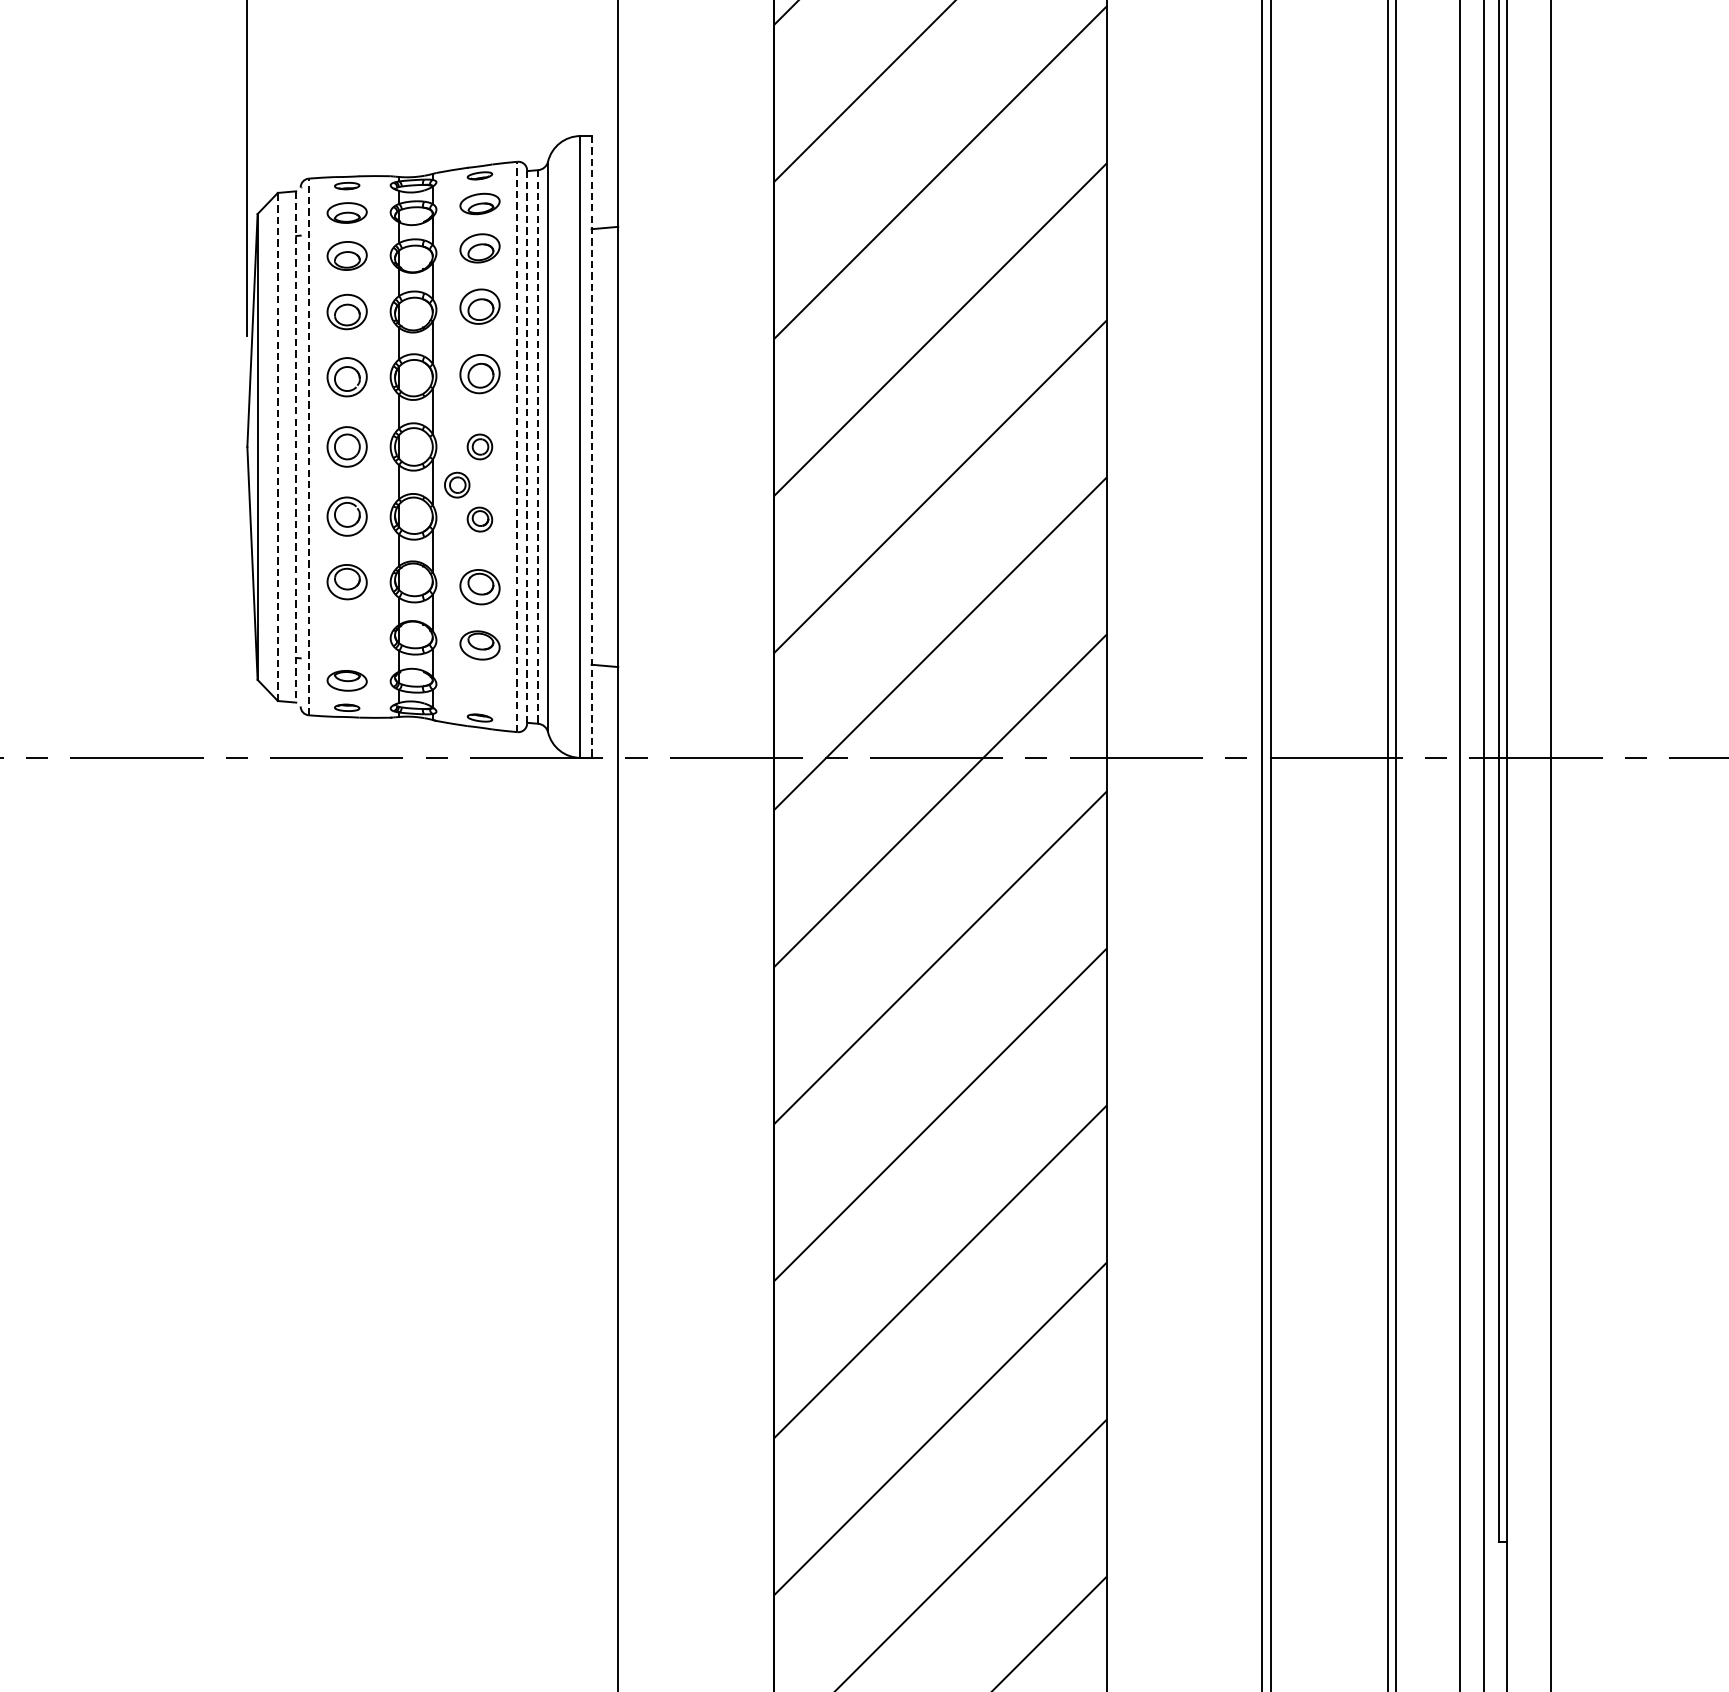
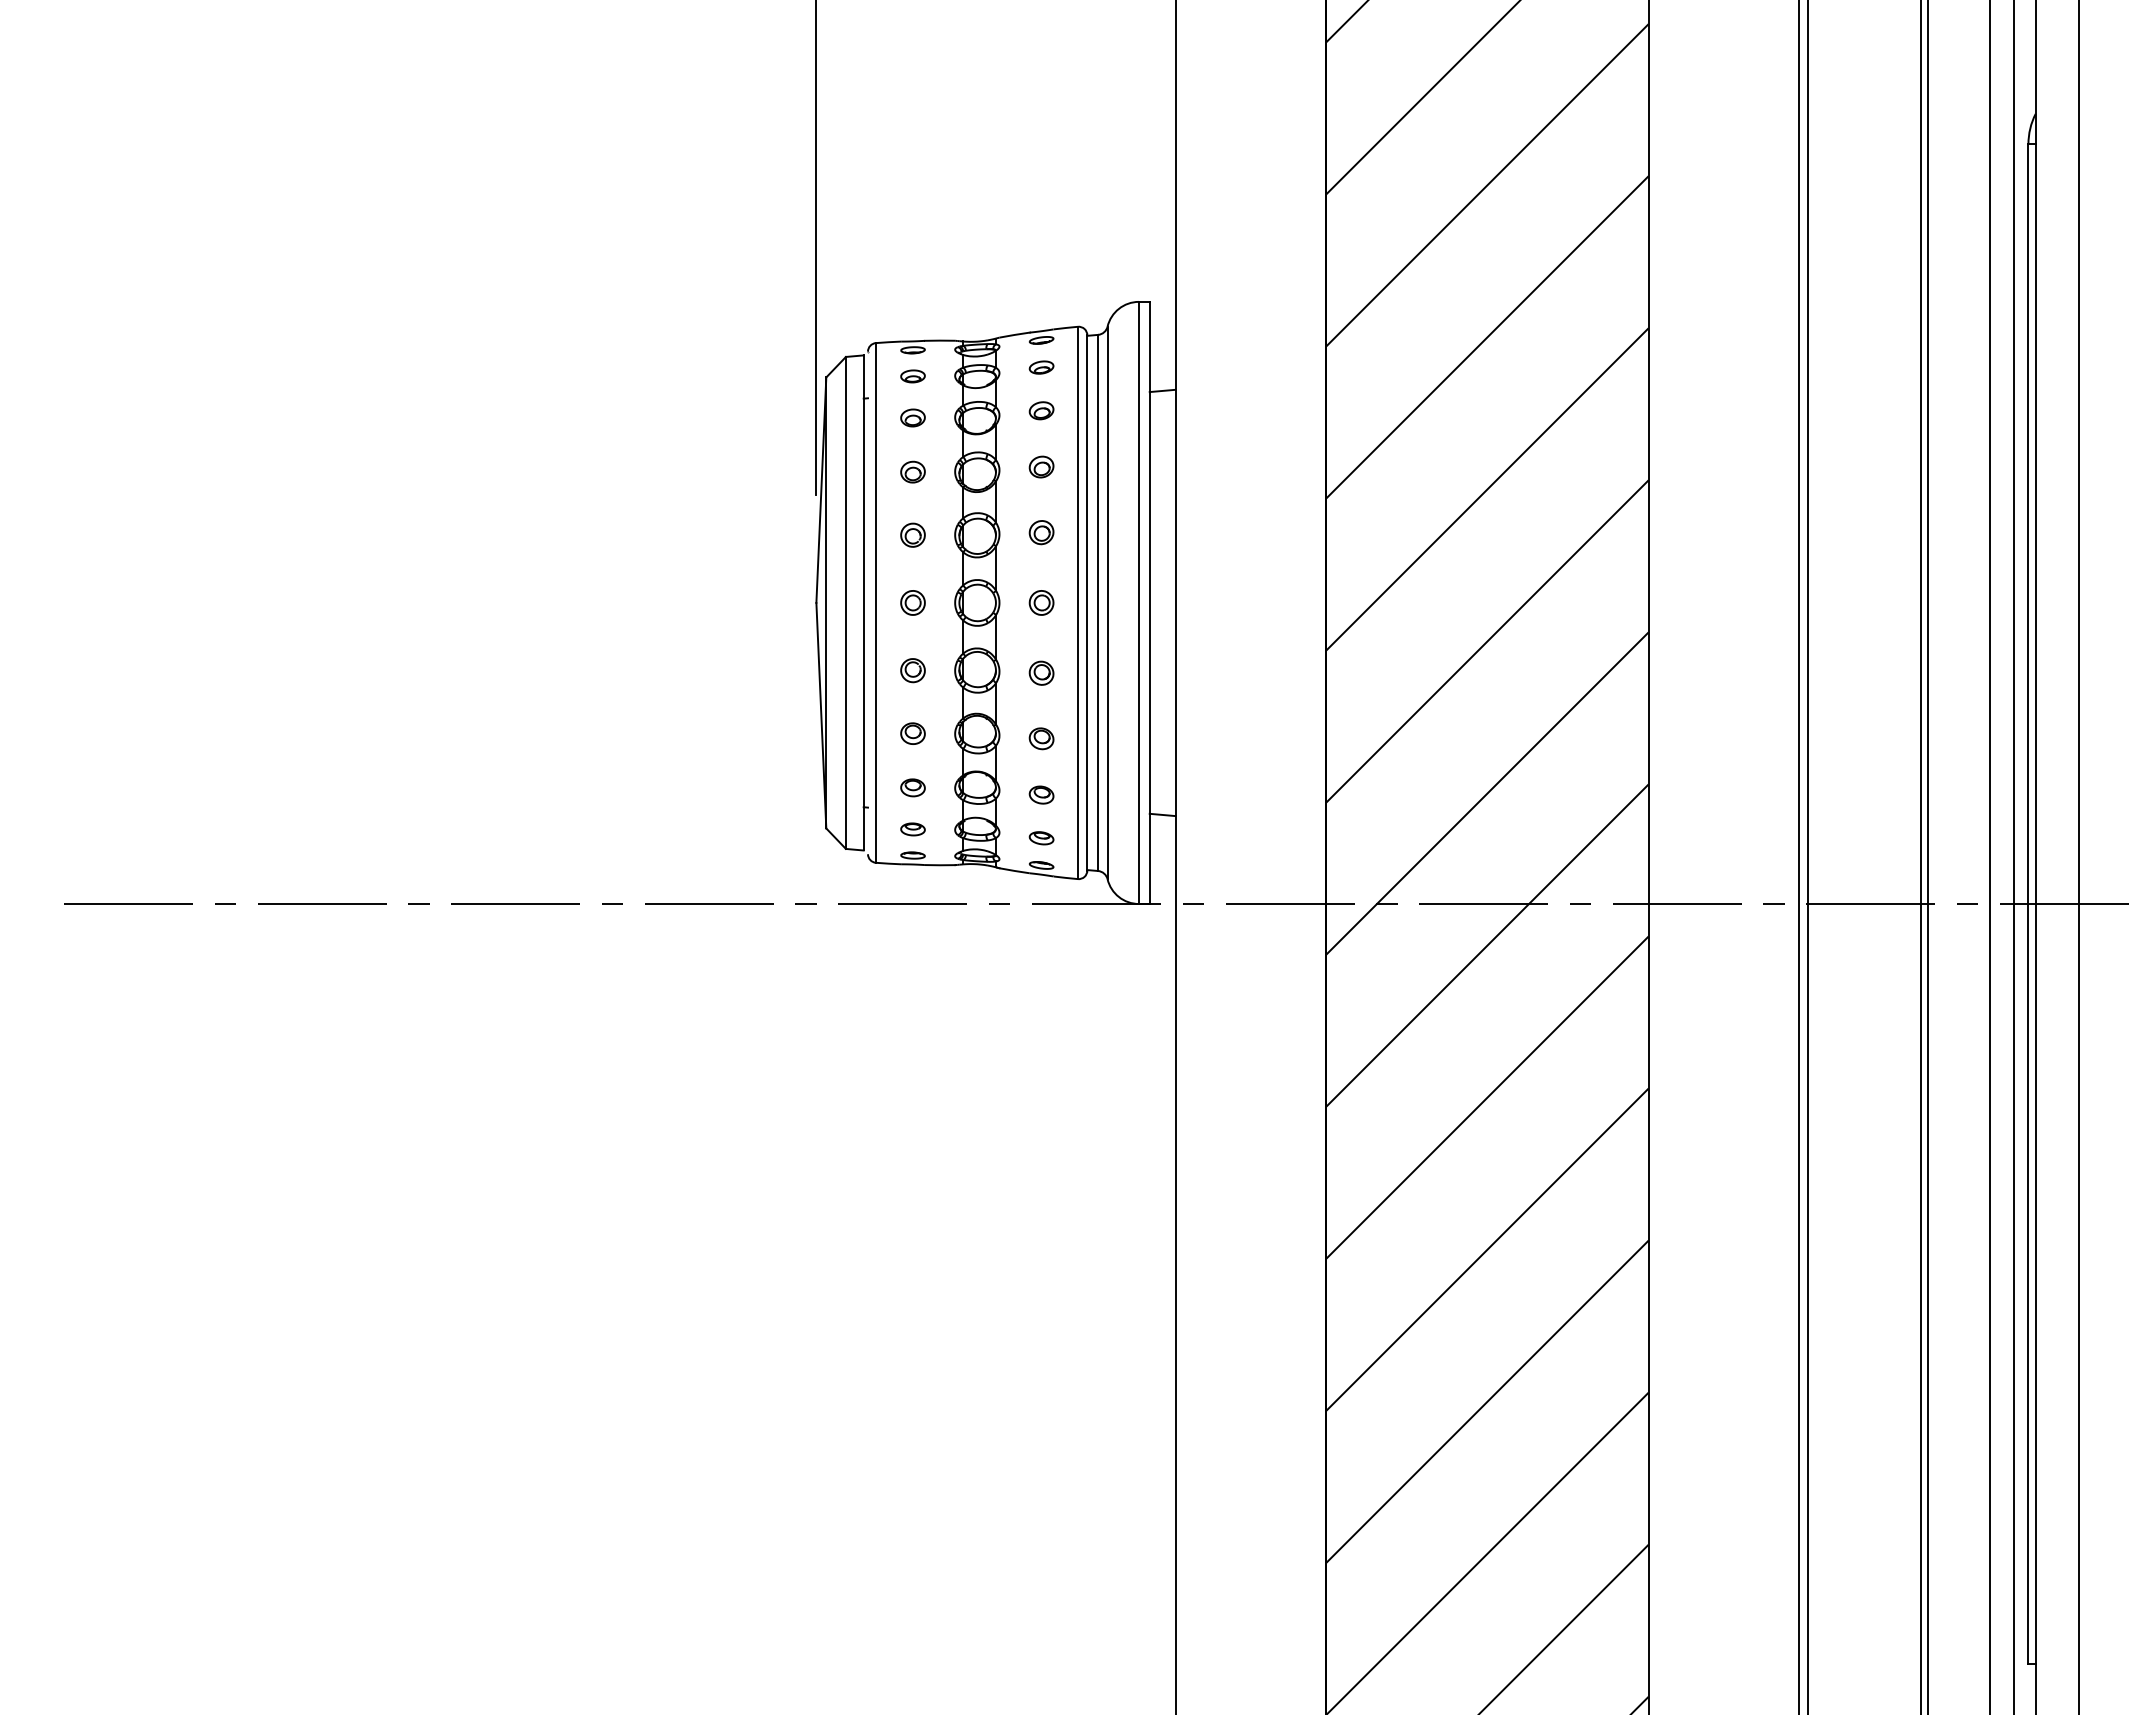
part: (479, 203) -> (1041, 367), size x0.62
part: (346, 213) -> (912, 376), size x0.62
part: (479, 248) -> (1041, 410), size x0.62
part: (346, 255) -> (912, 417), size x0.62
part: (479, 306) -> (1041, 466), size x0.62
part: (346, 311) -> (912, 471), size x0.62
part: (479, 374) -> (1041, 532), size x0.62
part: (346, 376) -> (912, 534), size x0.62
line: (277, 446) -> (845, 602), dashed -> solid
line: (296, 446) -> (863, 602), dashed -> solid
line: (308, 446) -> (875, 602), dashed -> solid
part: (346, 446) -> (912, 602), size x0.62
line: (517, 446) -> (1077, 602), dashed -> solid
line: (527, 446) -> (1087, 602), dashed -> solid
line: (538, 447) -> (1098, 603), dashed -> solid
line: (591, 447) -> (1149, 603), dashed -> solid
part: (457, 484) -> (1019, 639), removed
part: (346, 516) -> (912, 670), size x0.62
part: (346, 581) -> (912, 733), size x0.62
part: (479, 586) -> (1041, 738), size x0.62
part: (346, 637) -> (912, 787), added
part: (479, 644) -> (1041, 794), size x0.62
part: (346, 680) -> (912, 829), size x0.62
part: (479, 690) -> (1041, 838), added

